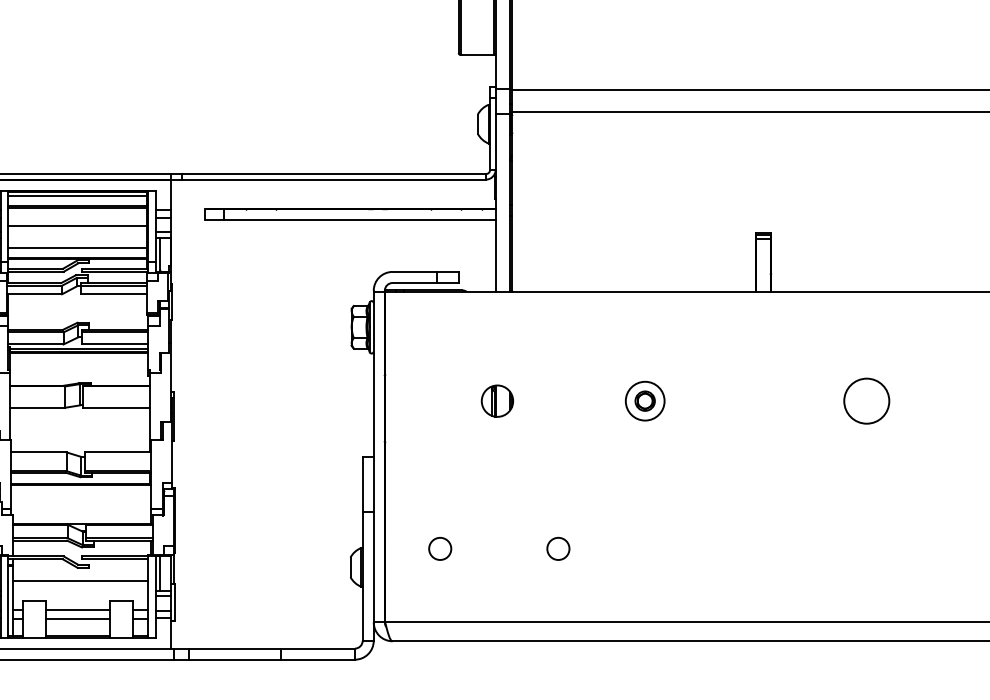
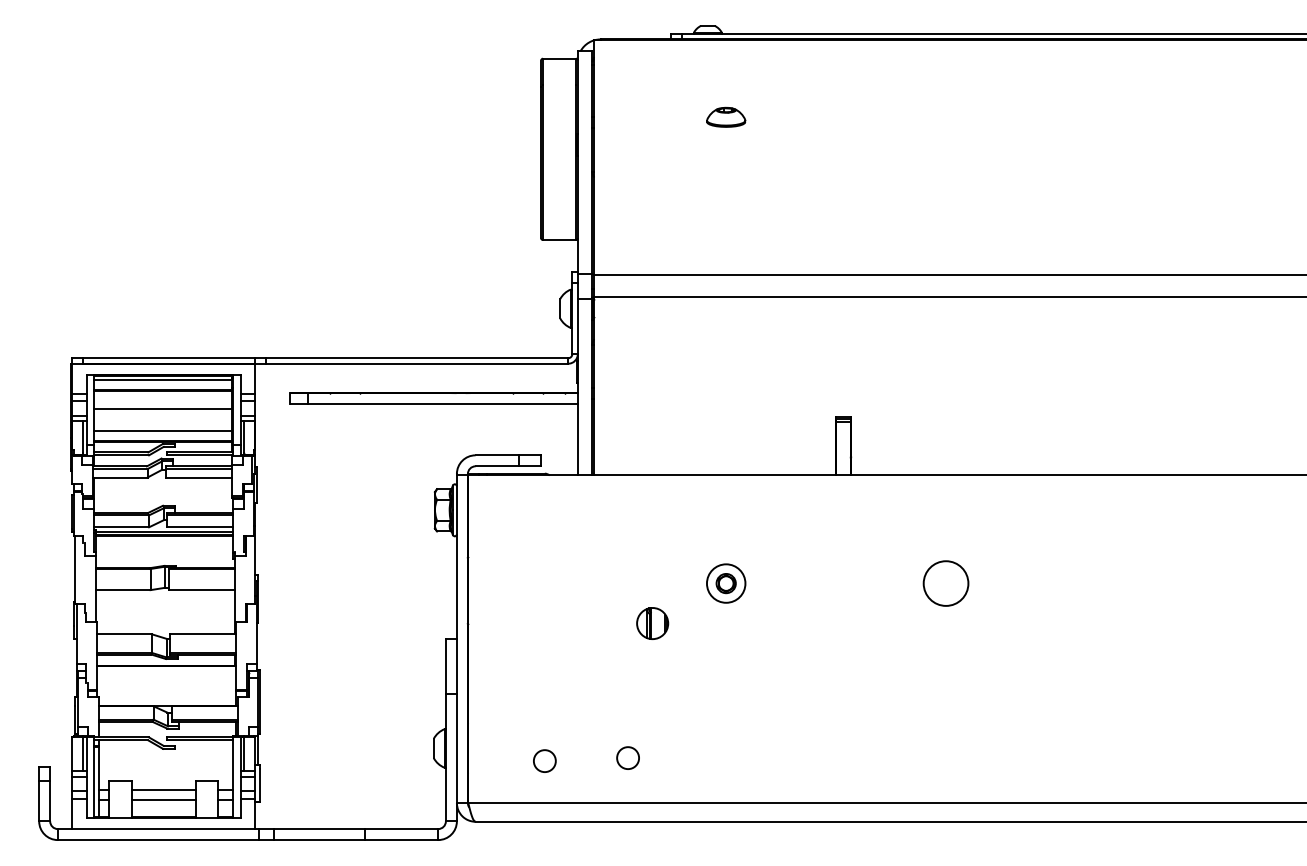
part: (497, 401) -> (652, 623), moved
circle: (439, 548) -> (544, 760), moved
circle: (557, 548) -> (627, 757), moved
line: (80, 580) -> (165, 761), removed

